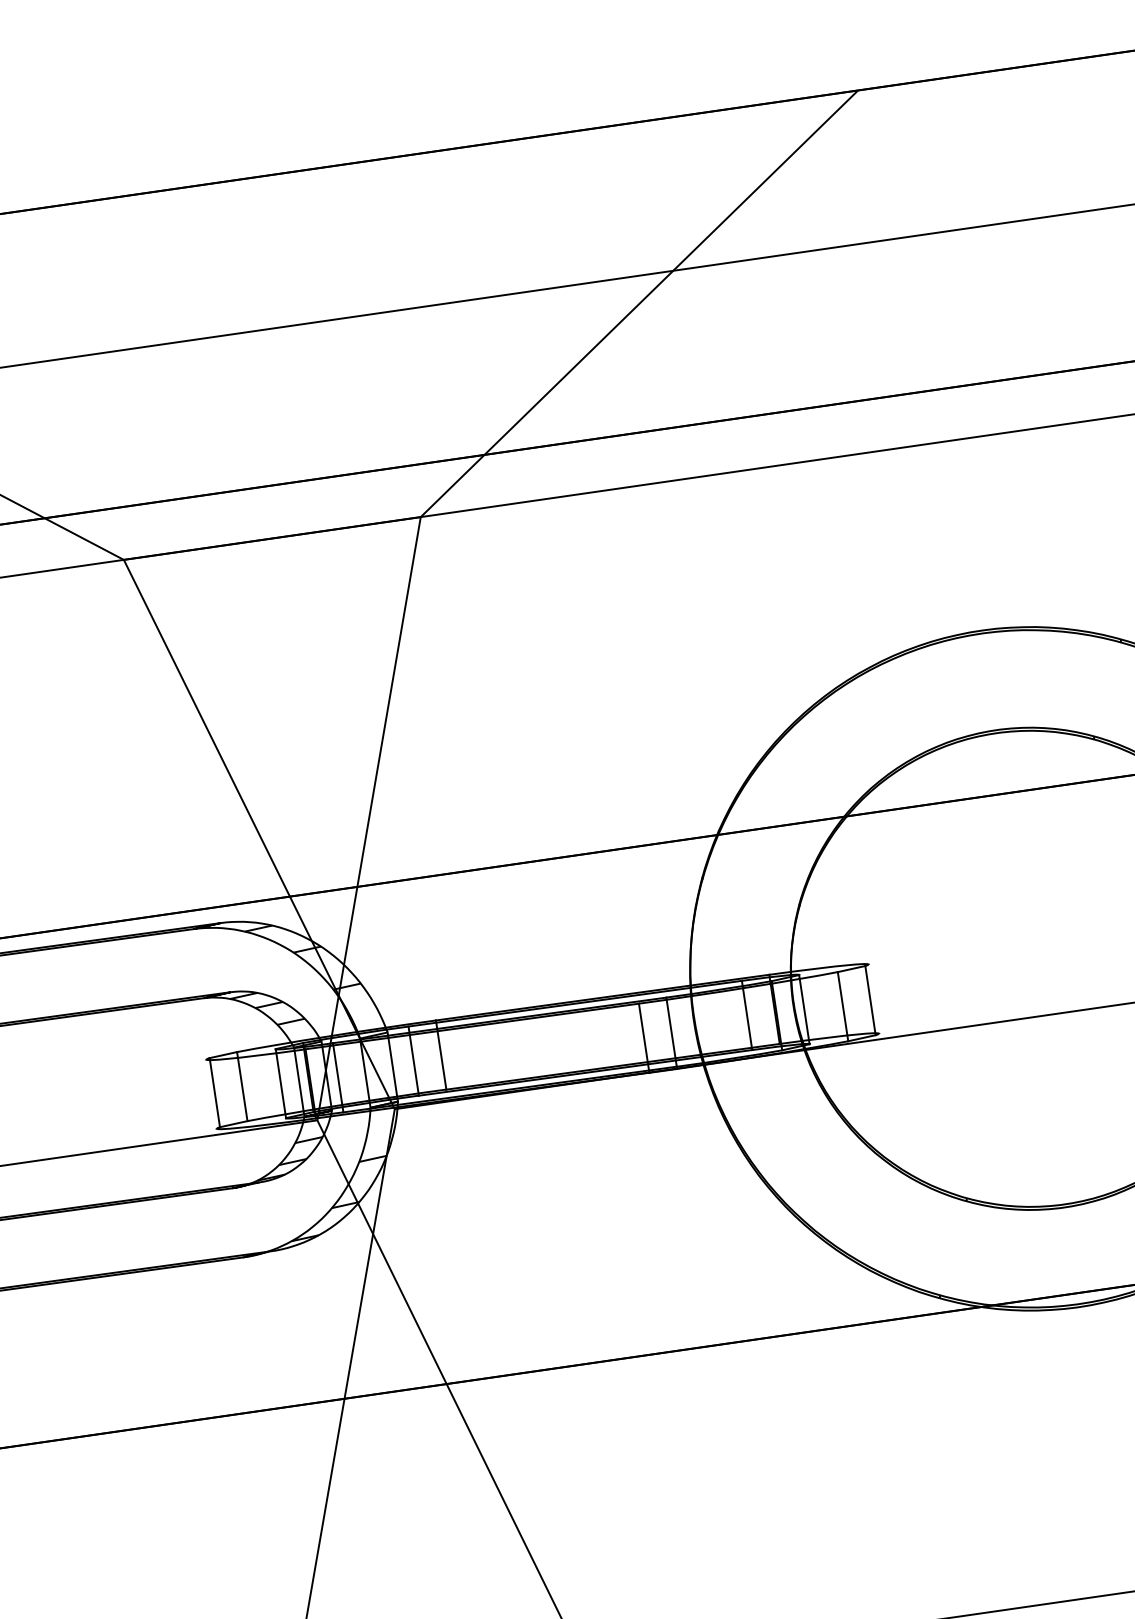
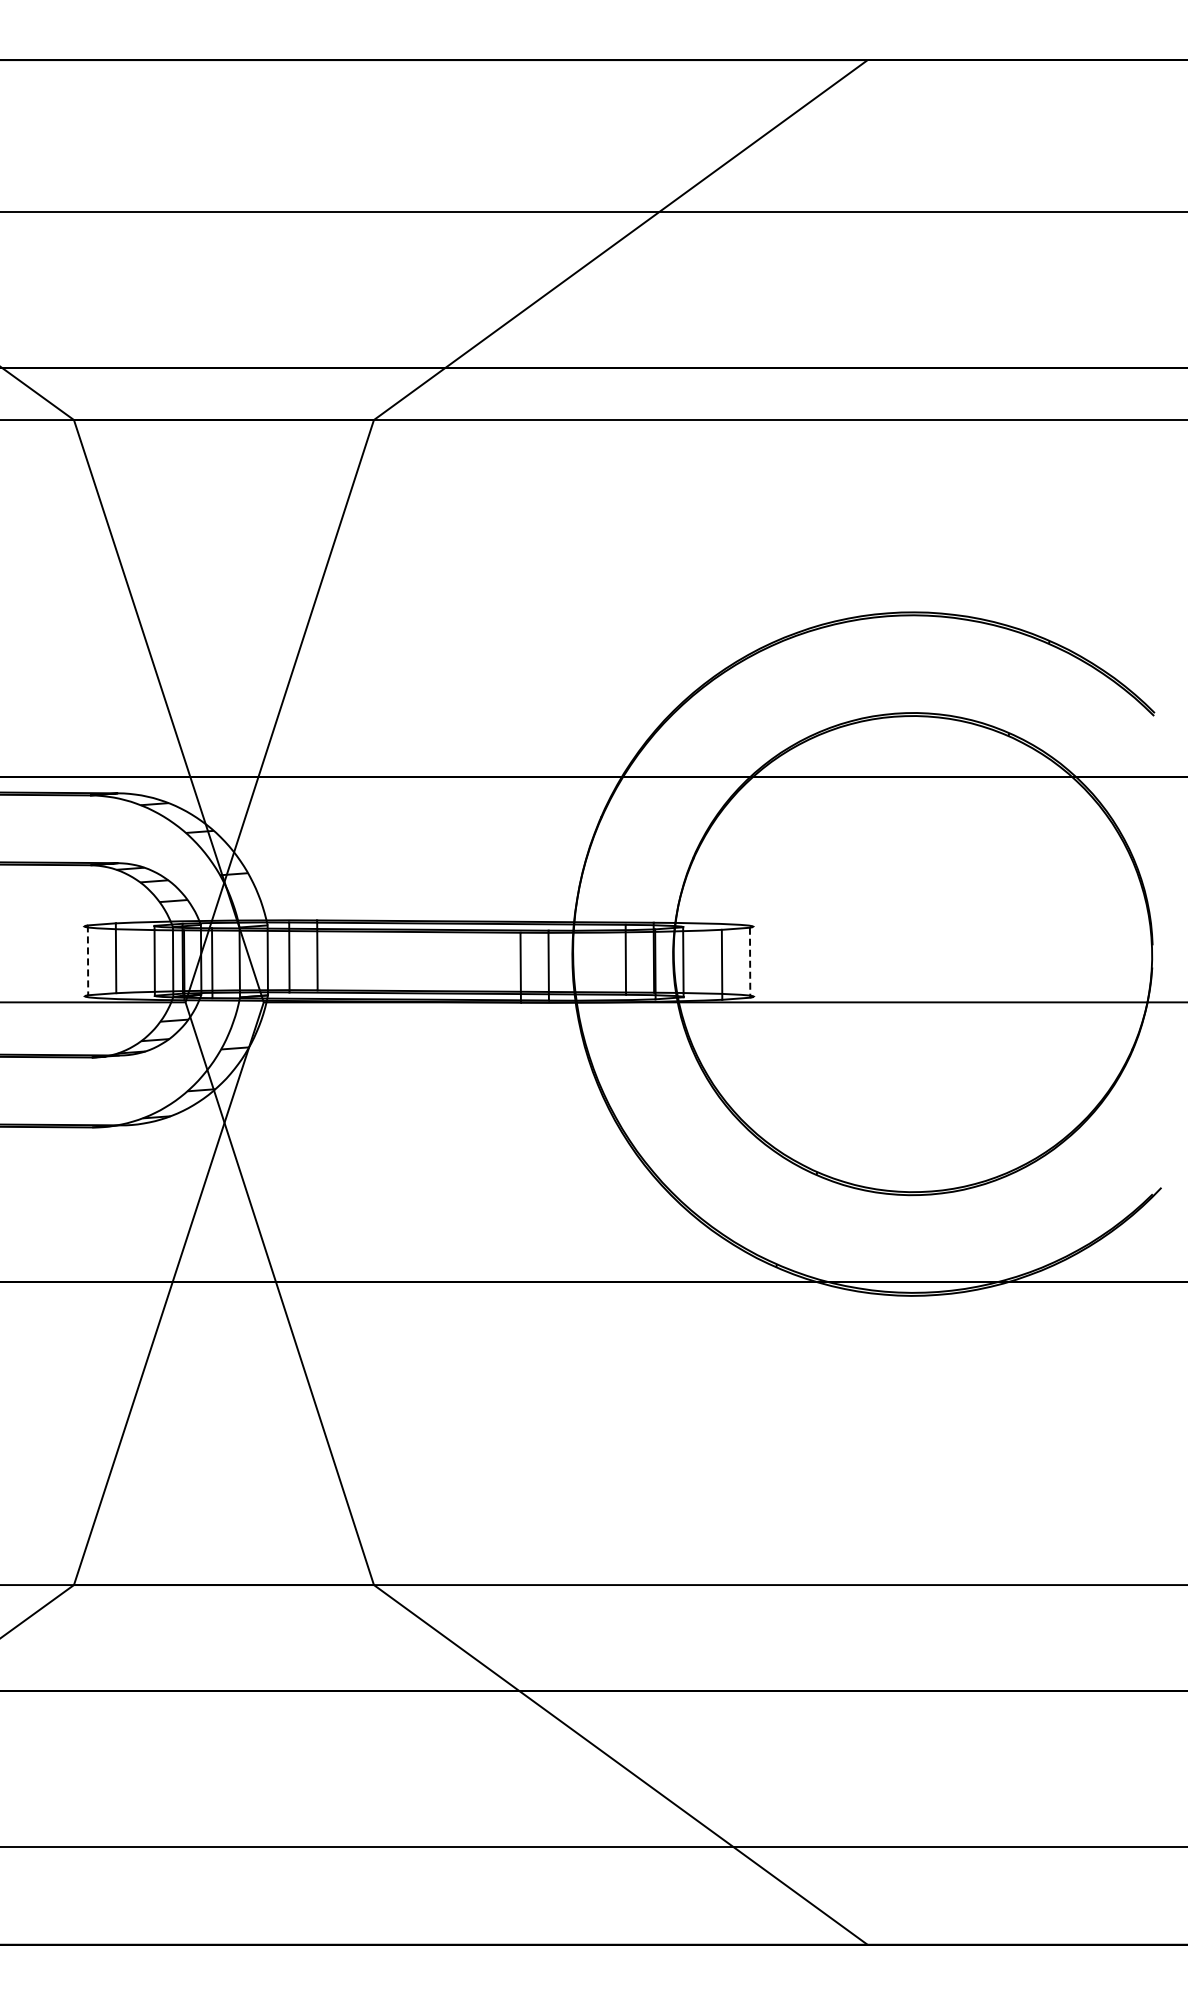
line: (870, 1000) -> (750, 962), solid -> dashed
line: (215, 1092) -> (88, 960), solid -> dashed

